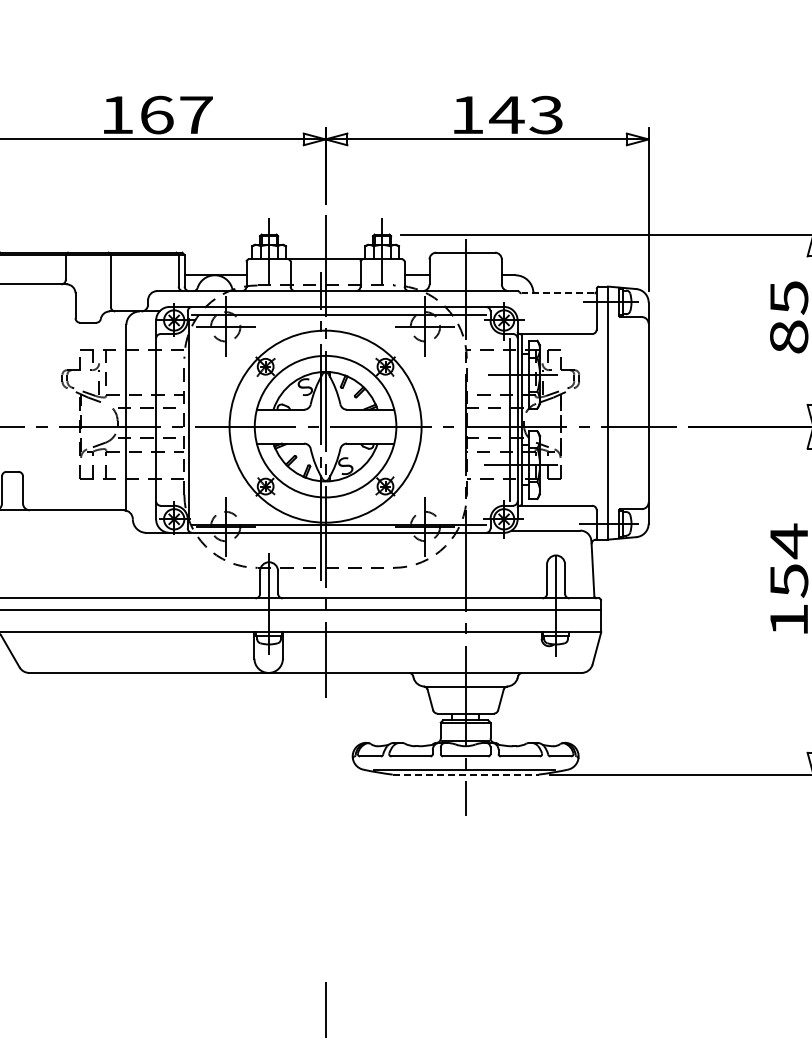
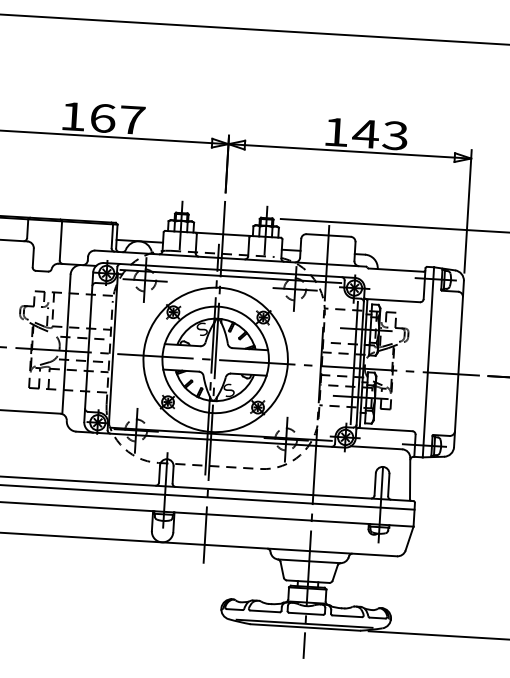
line: (557, 293) -> (395, 270), dashed -> solid
line: (465, 774) -> (305, 627), dashed -> solid

